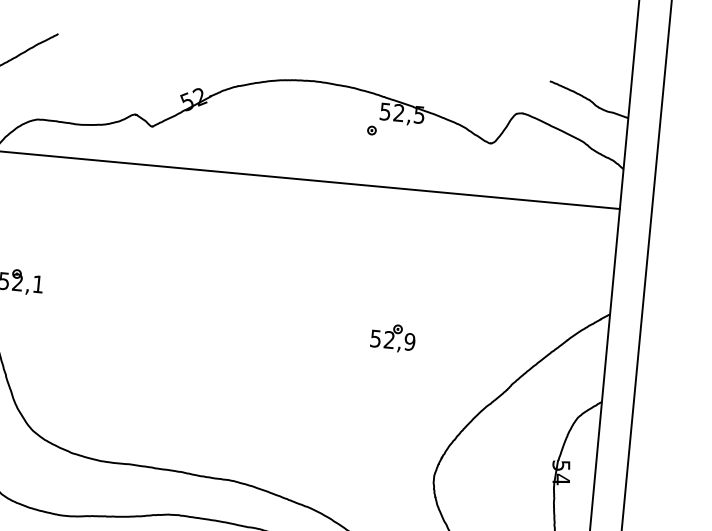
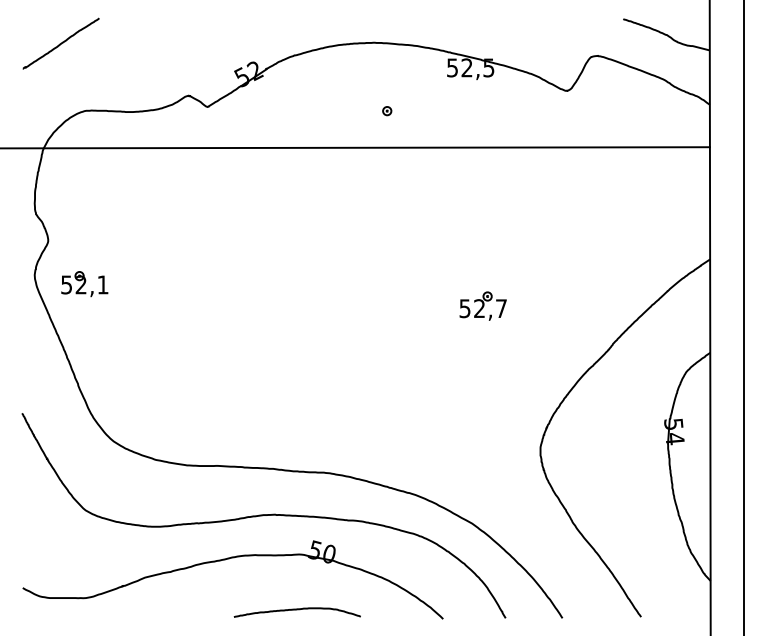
part: (372, 130) -> (387, 111), moved
text: (410, 341) -> (501, 308), 52,9 -> 52,7

